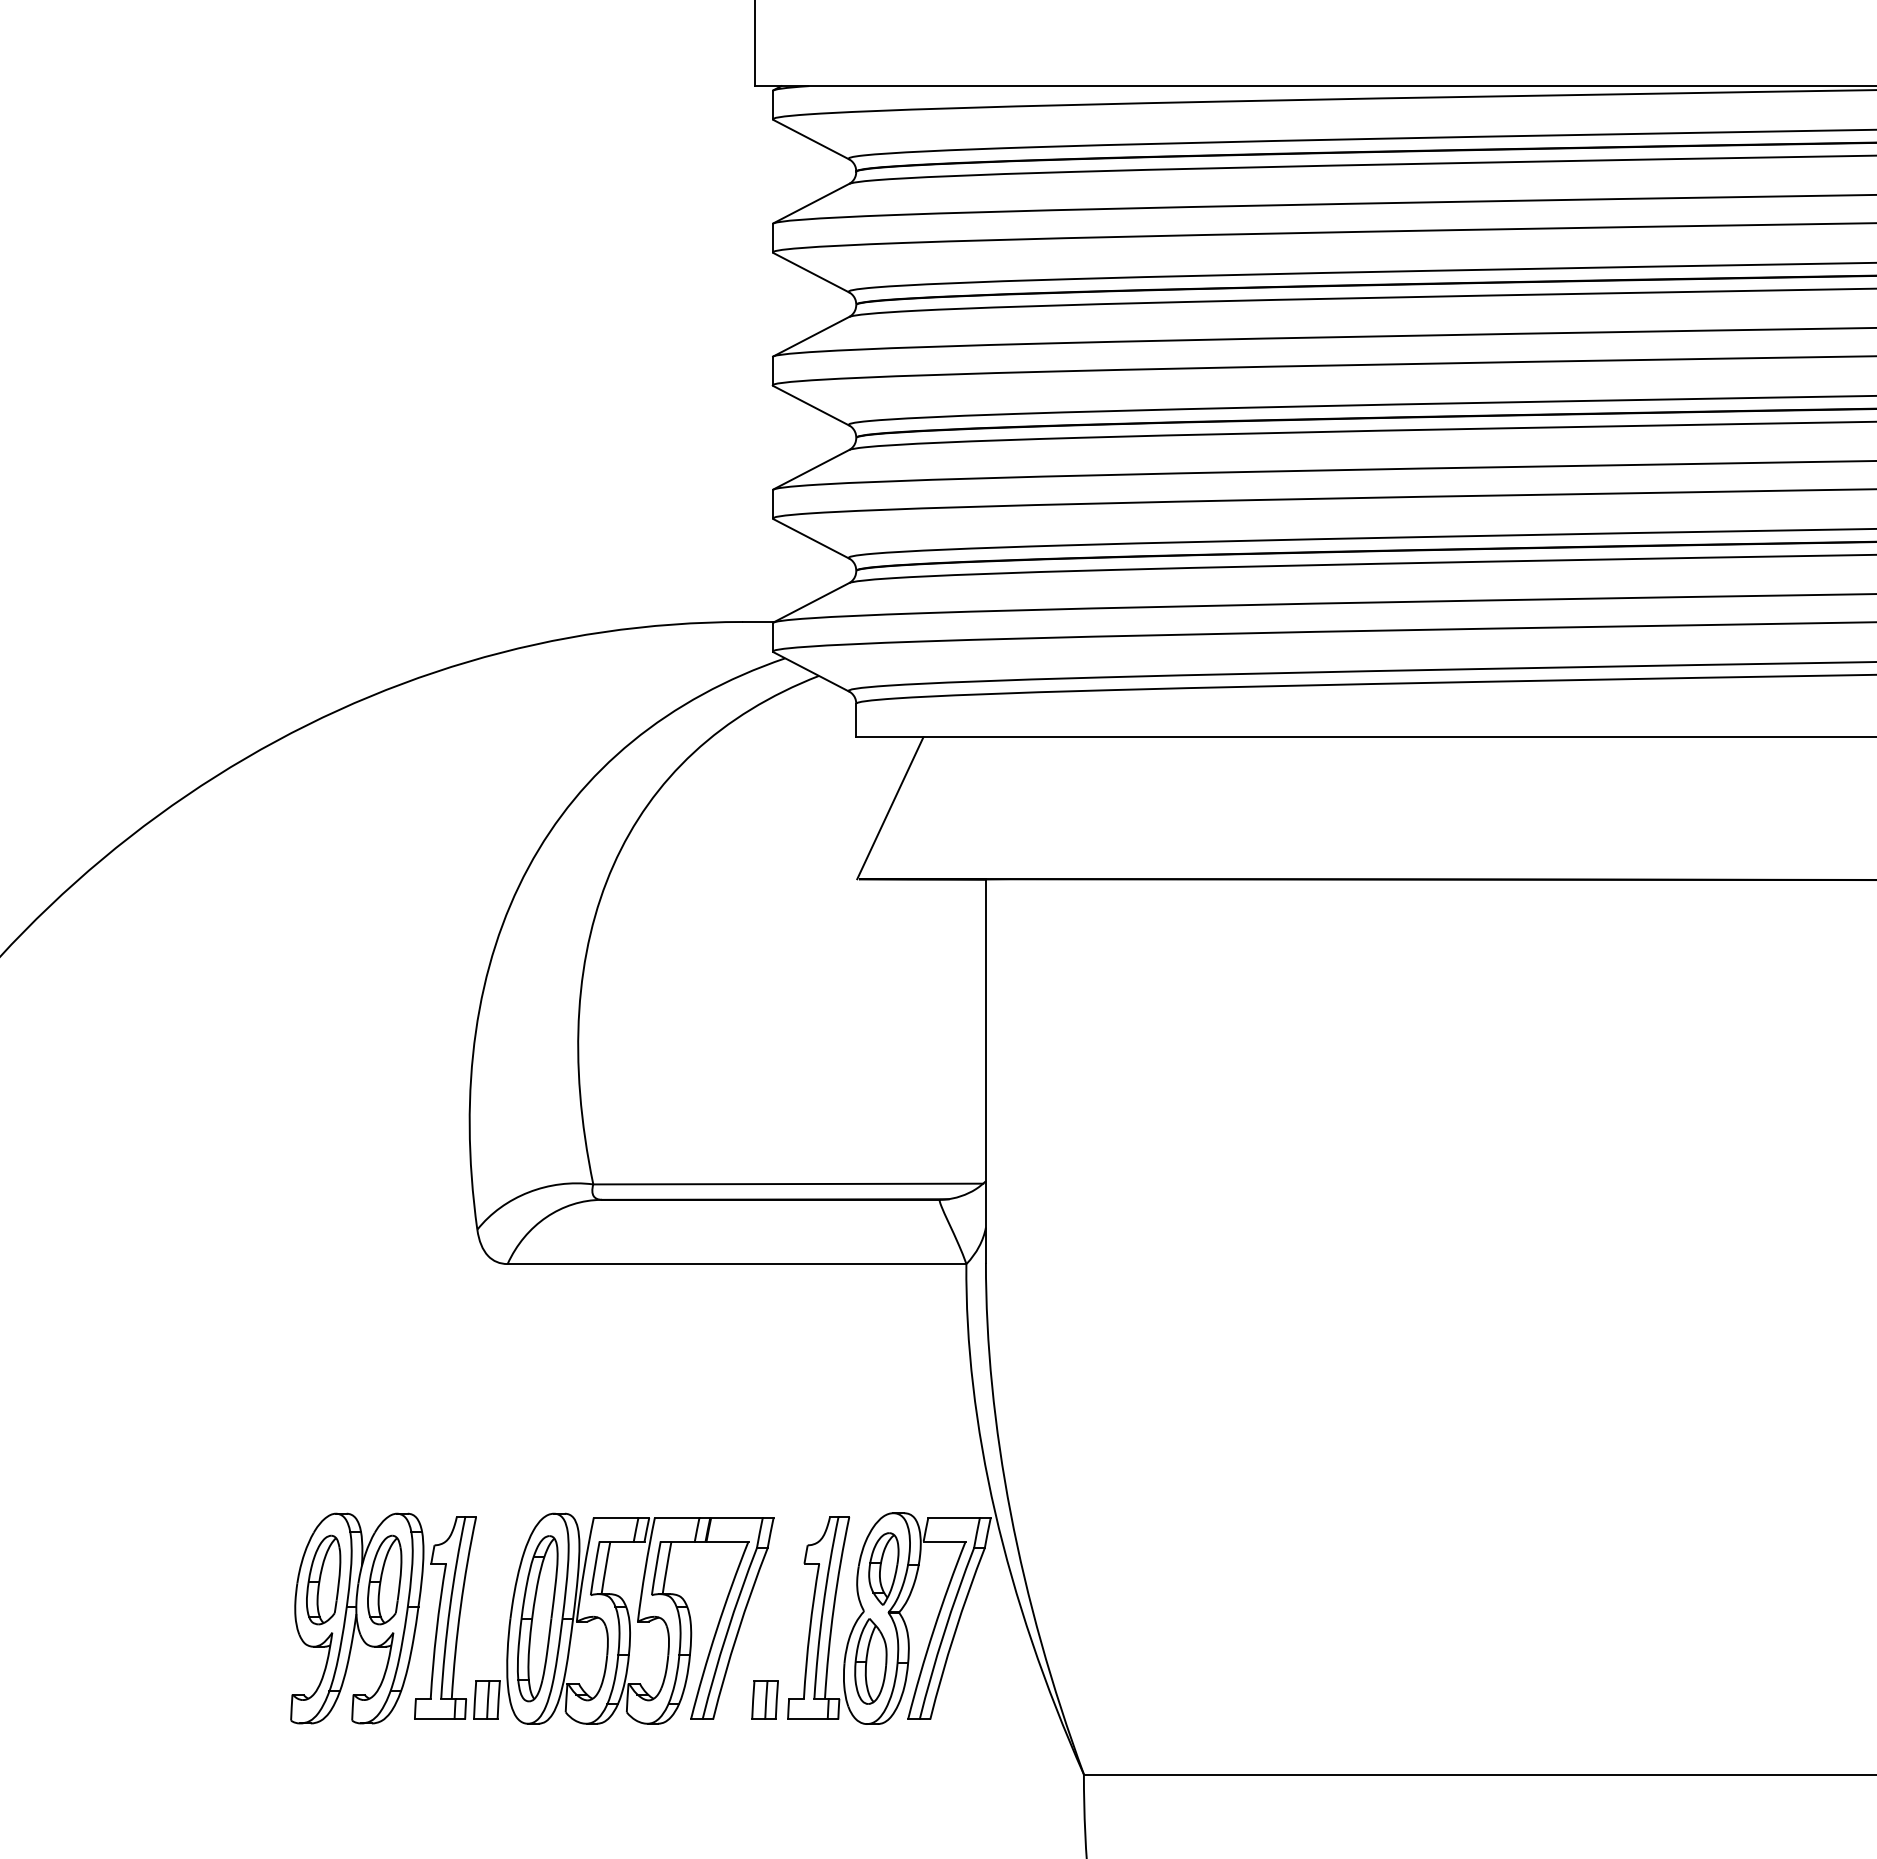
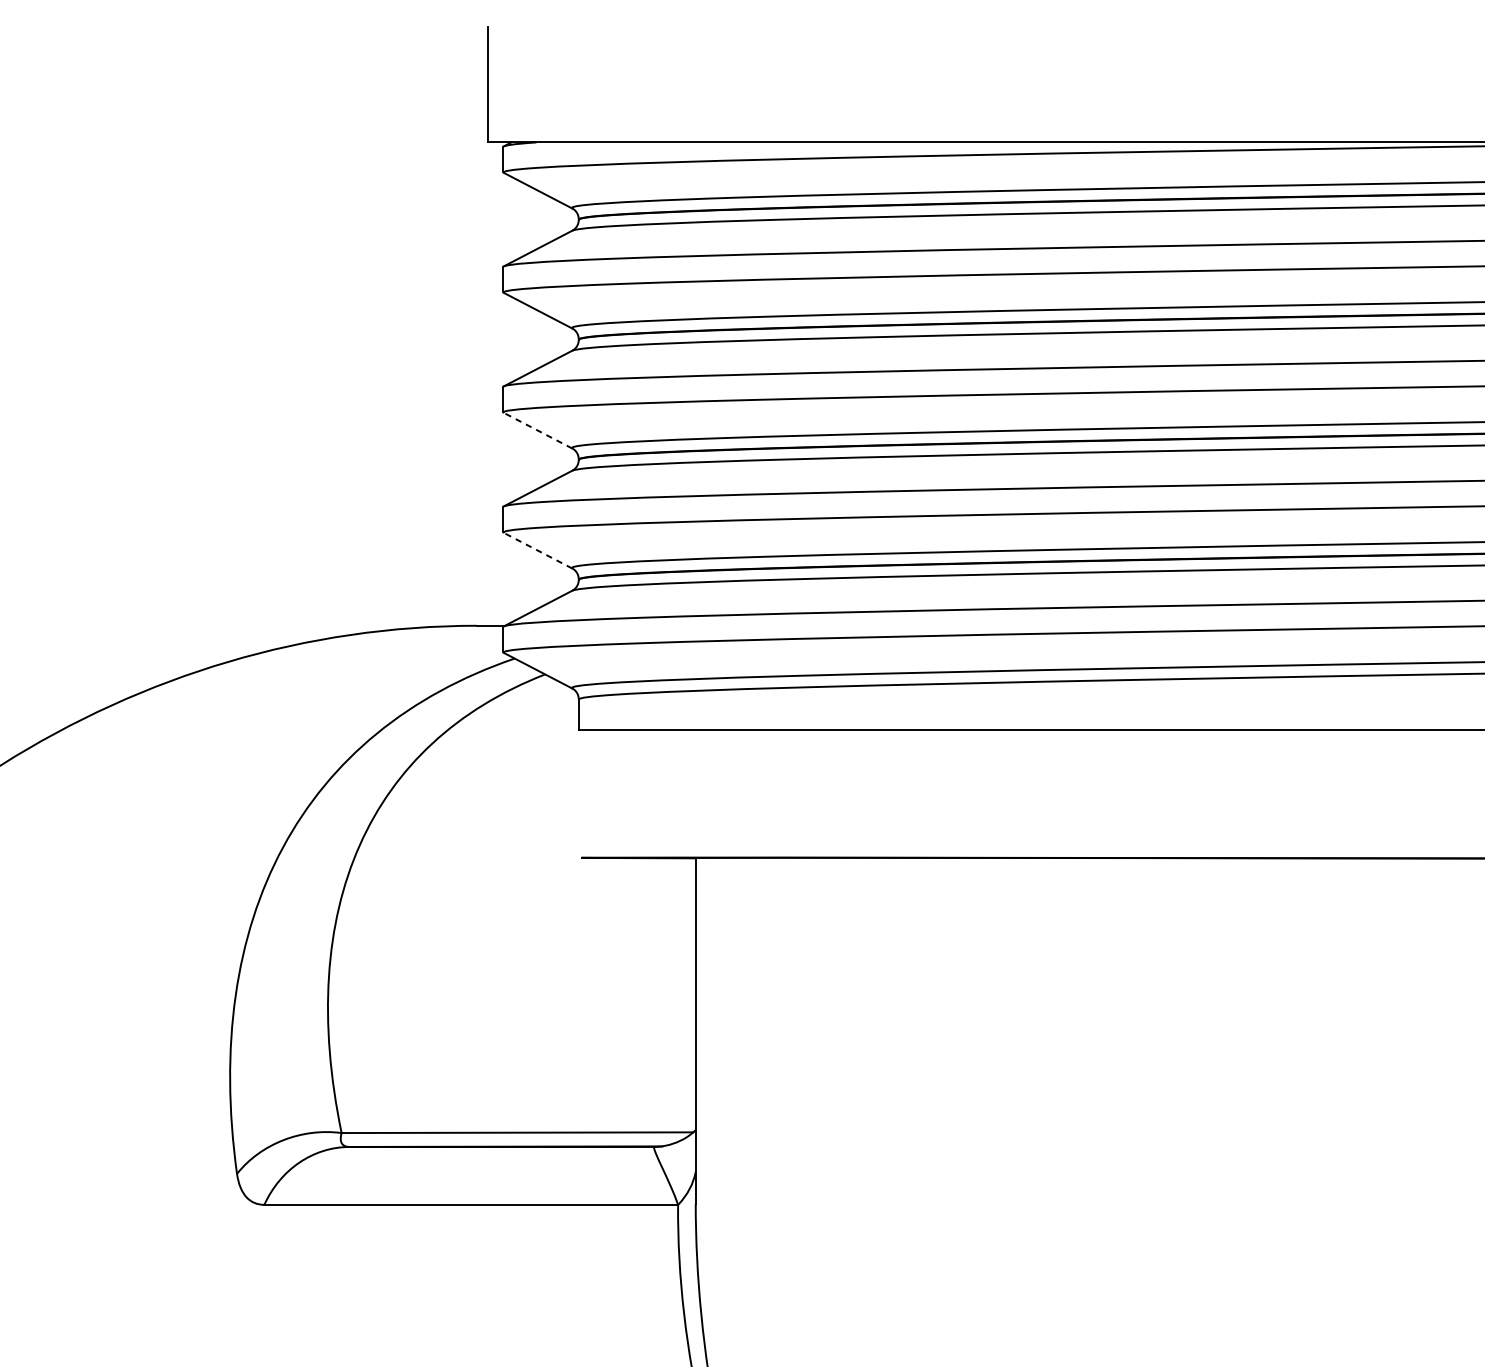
line: (811, 405) -> (538, 430), solid -> dashed
line: (811, 538) -> (538, 550), solid -> dashed
line: (890, 808) -> (609, 793), removed

